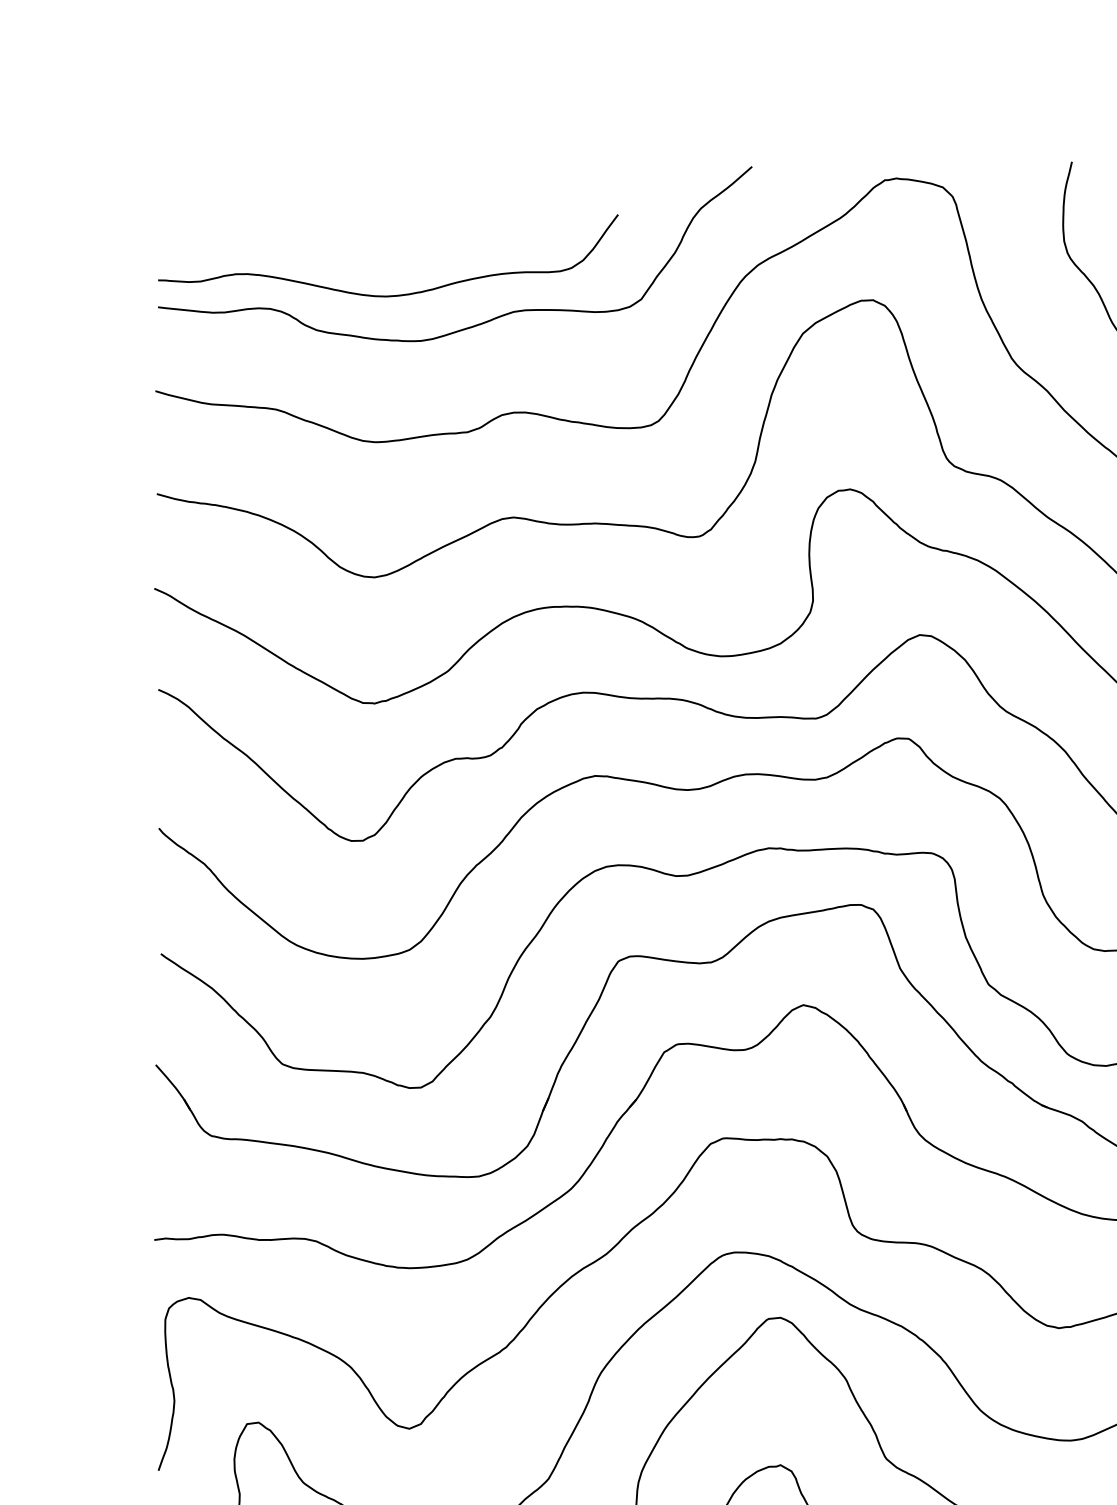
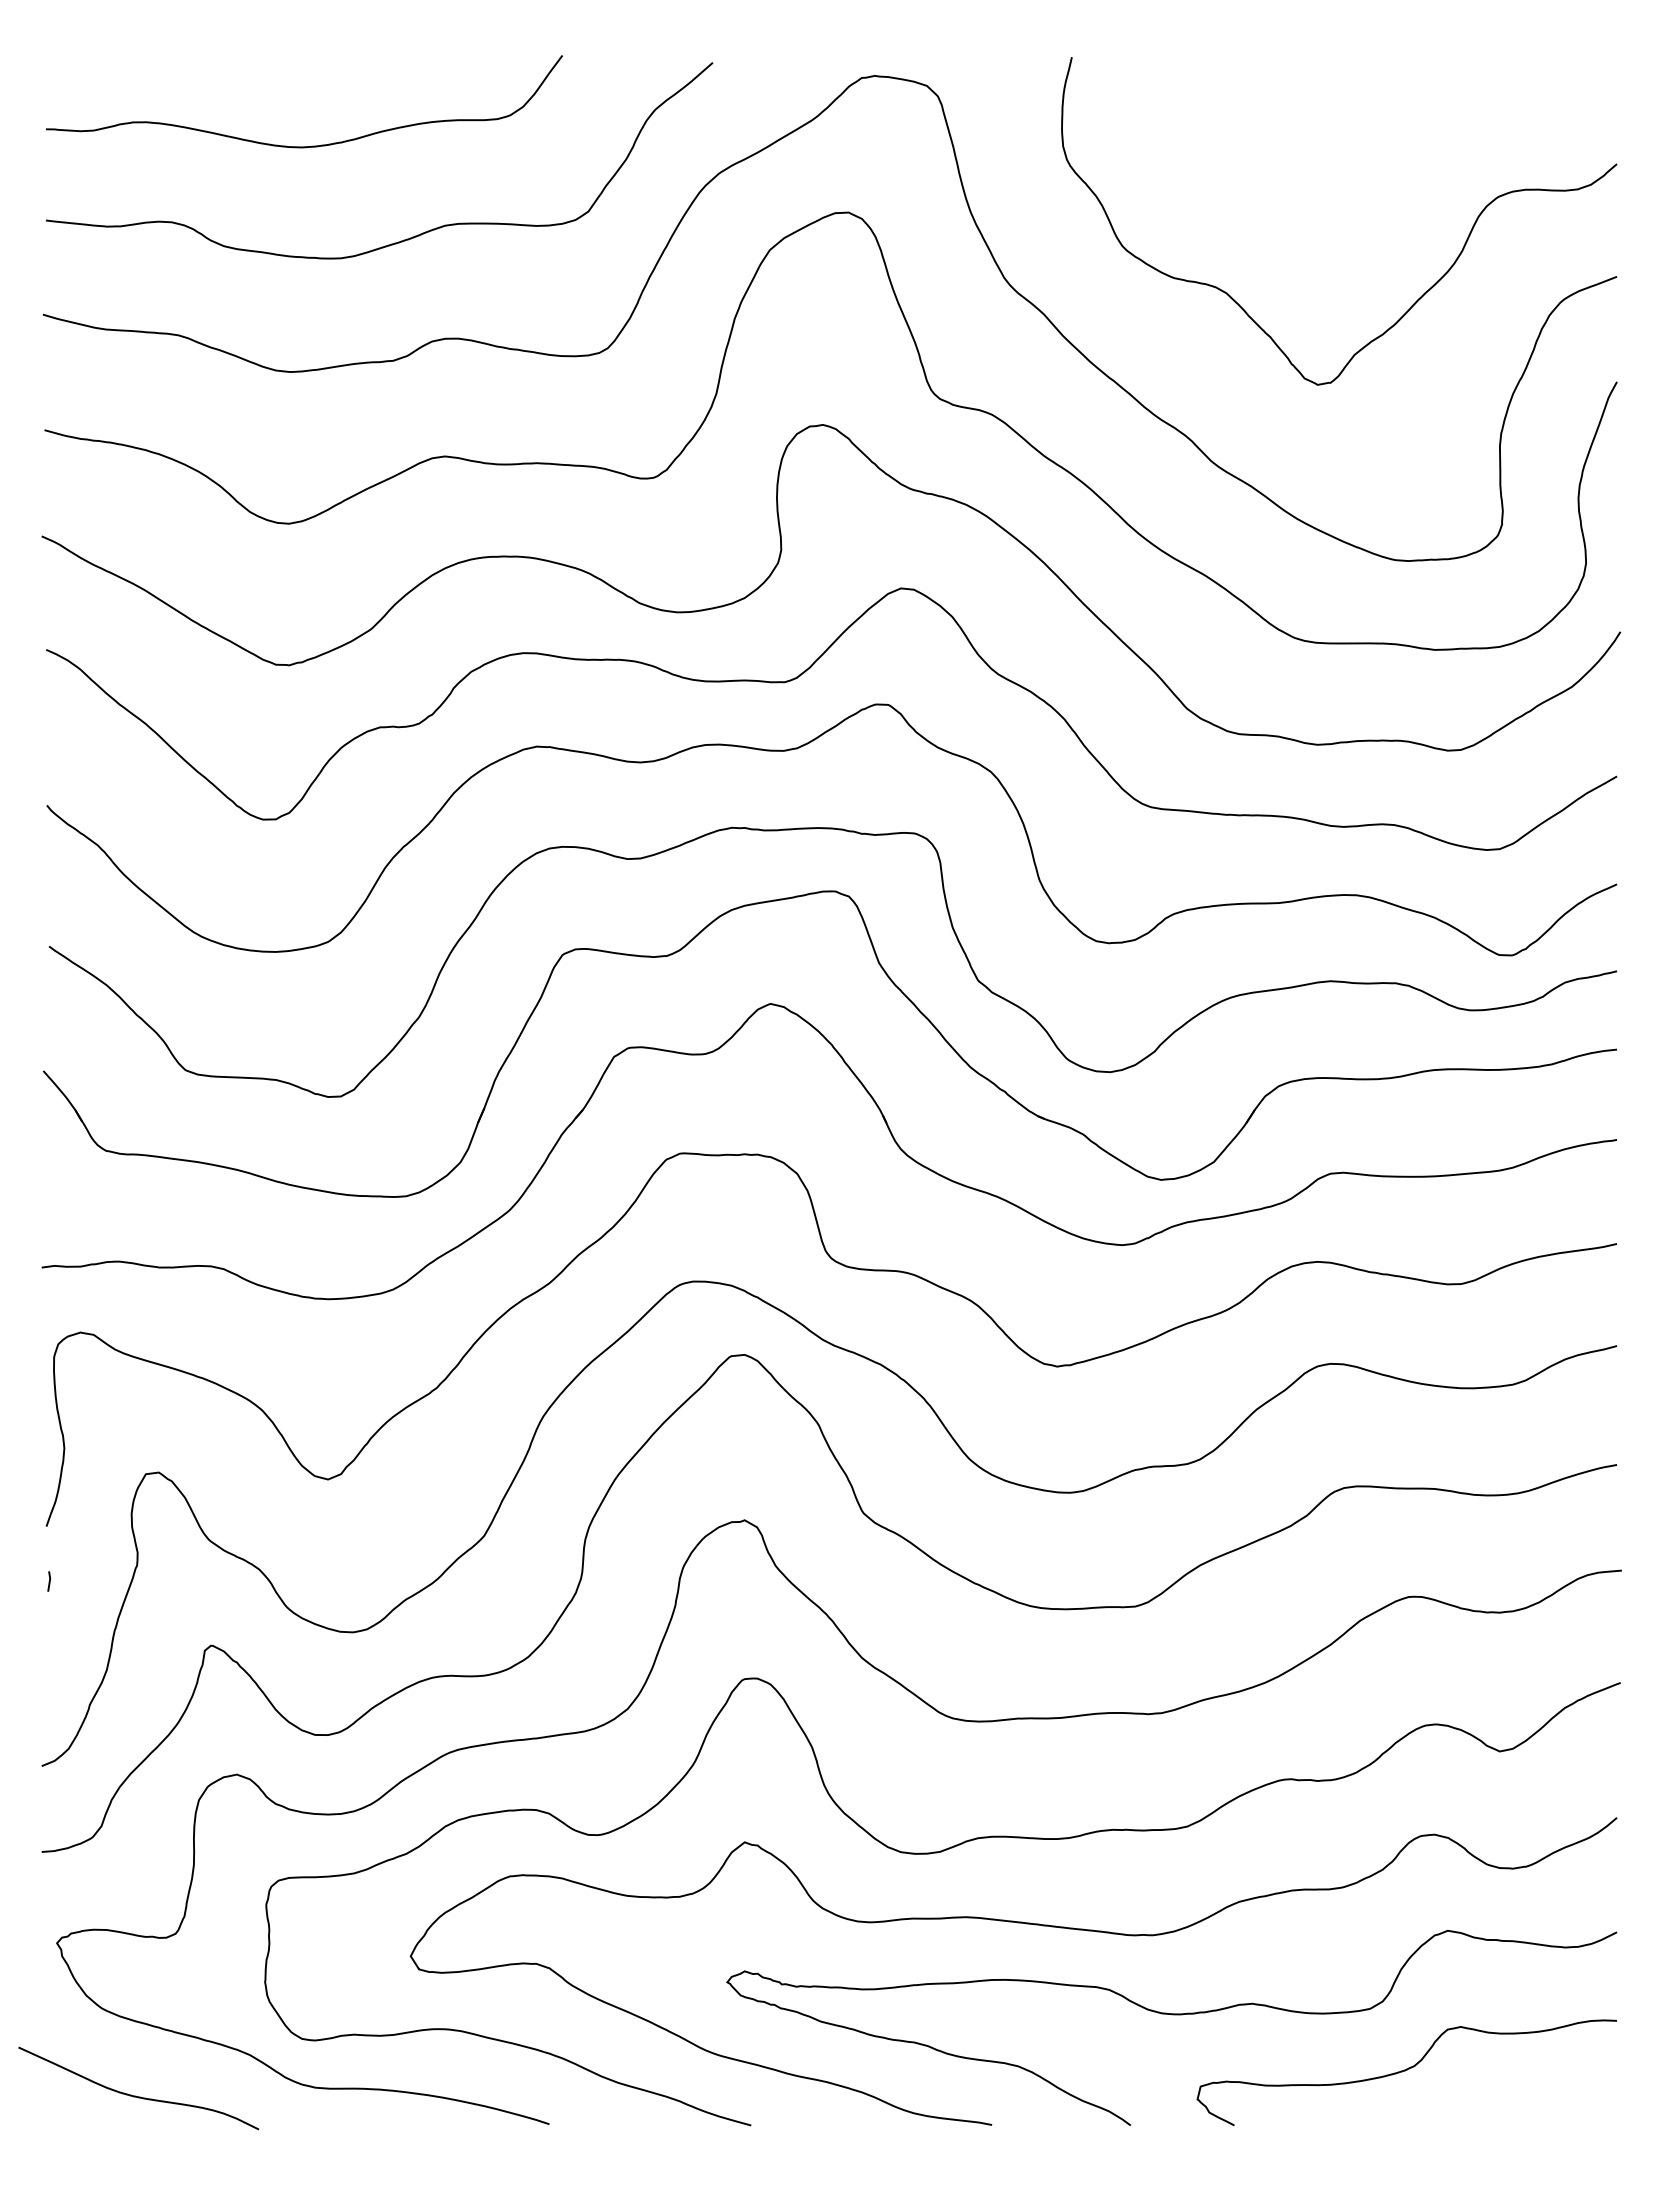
curve: (394, 294) -> (311, 145), moved

